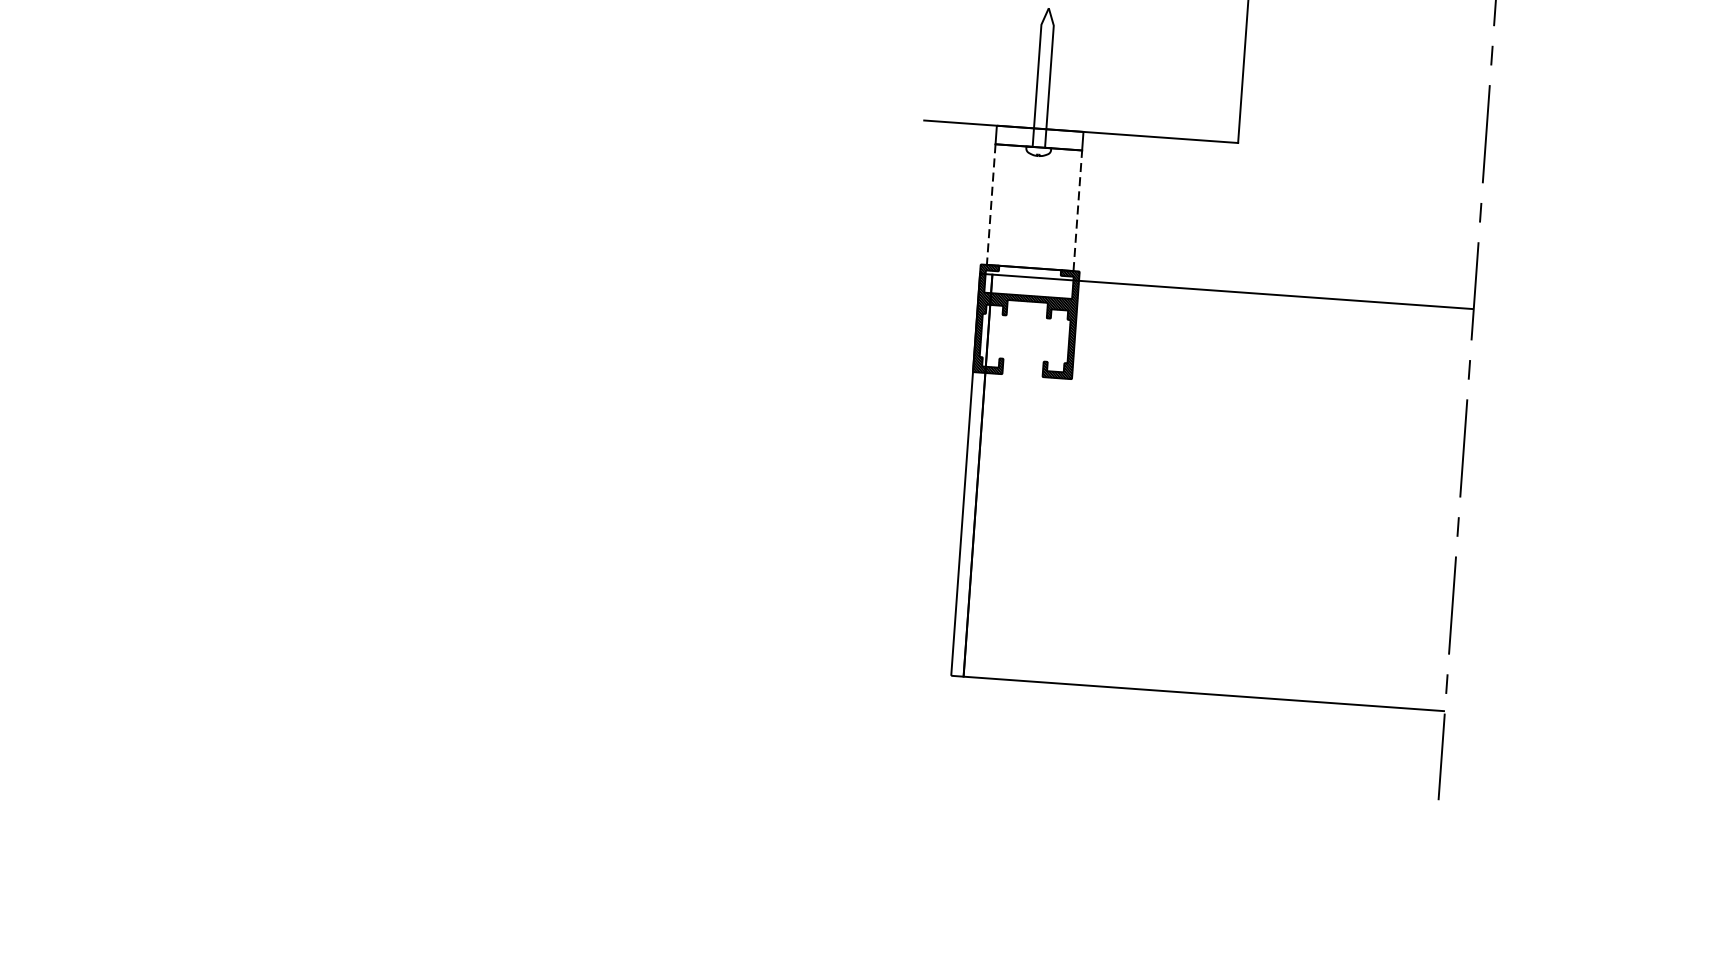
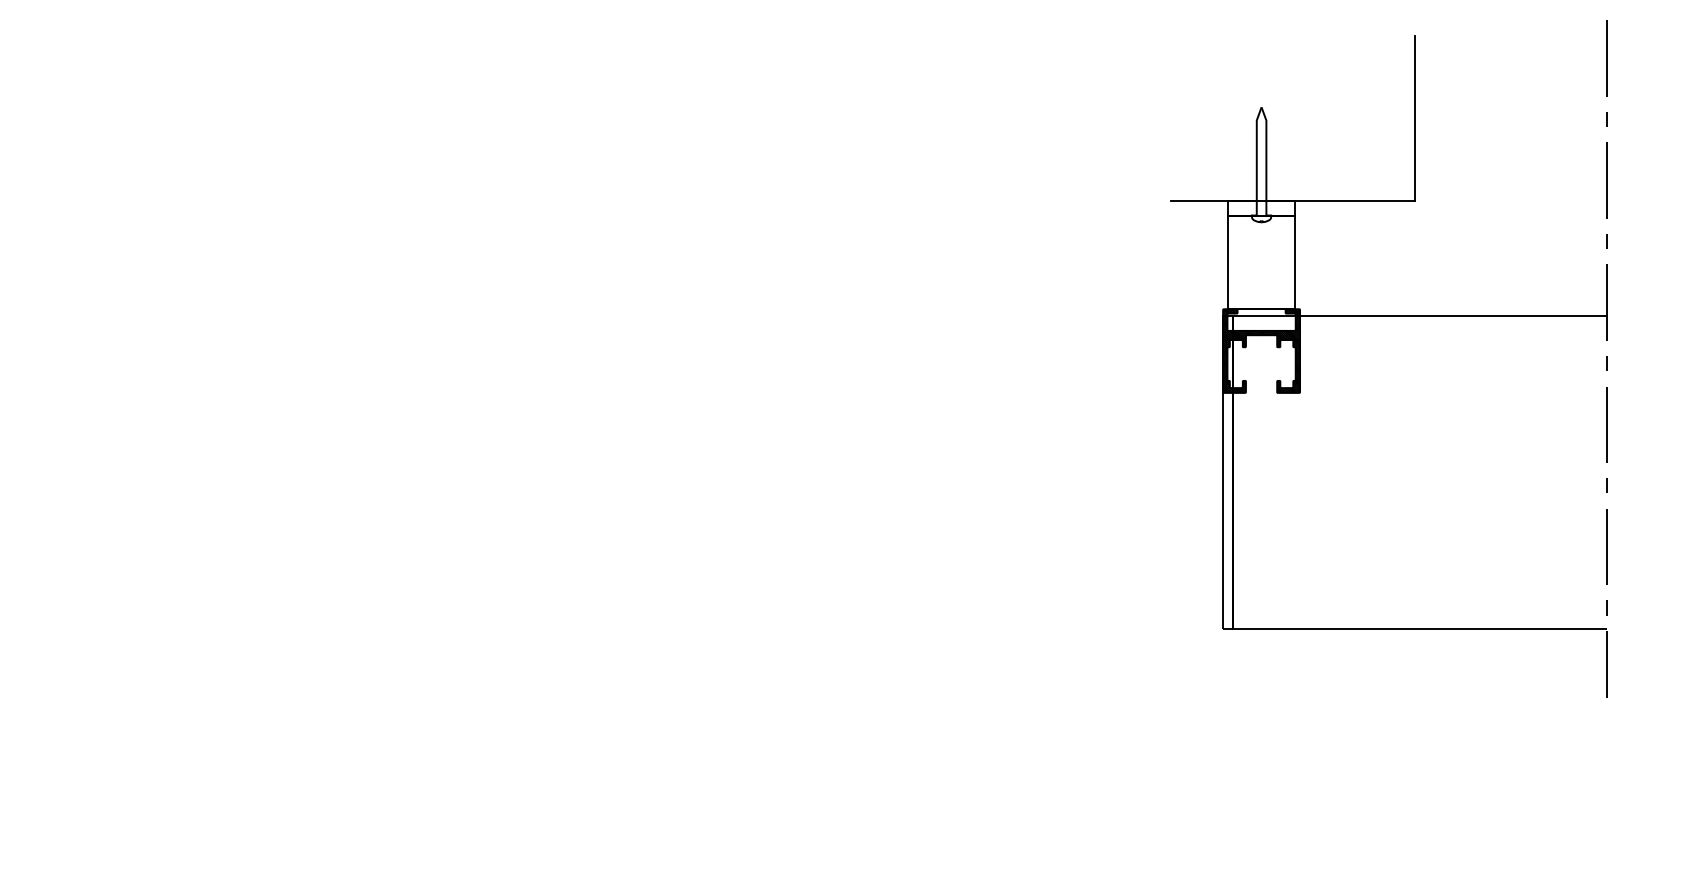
line: (990, 204) -> (1227, 262), dashed -> solid
line: (1078, 210) -> (1295, 262), dashed -> solid

